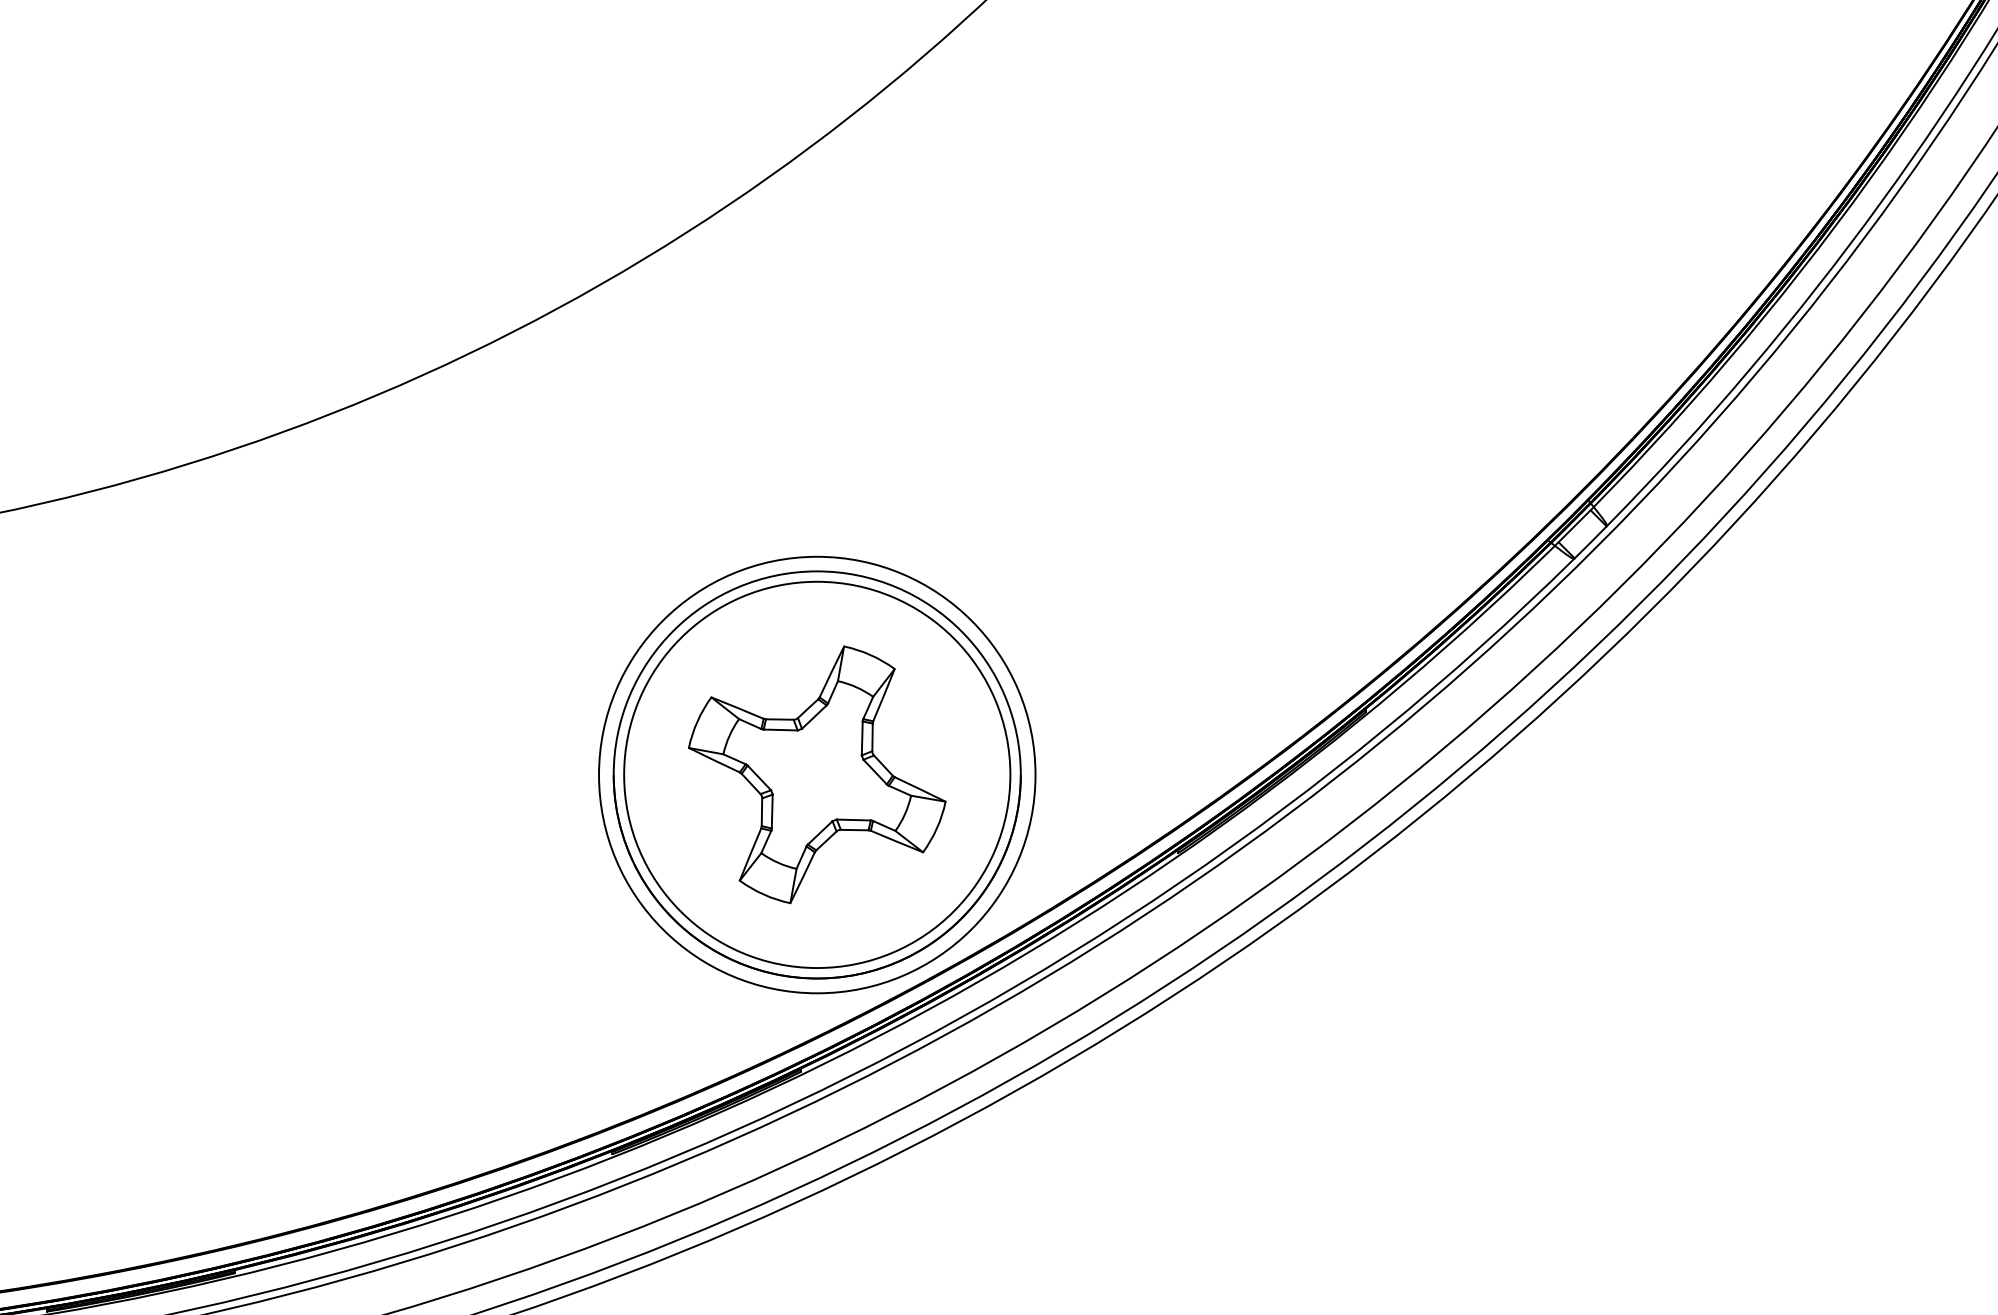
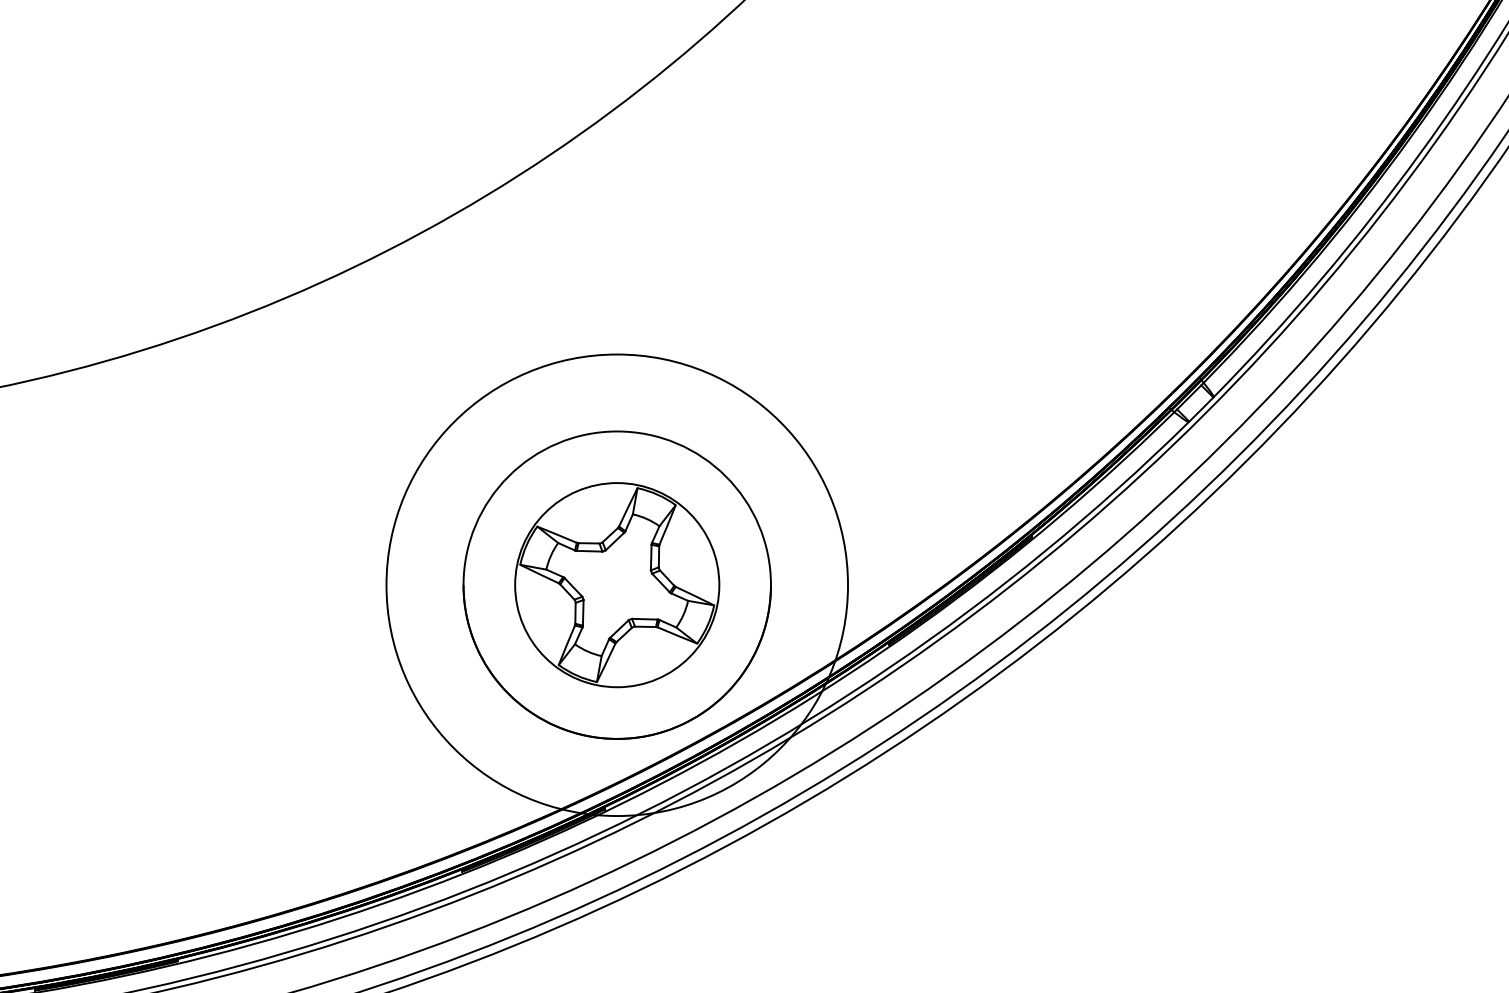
circle: (817, 774) -> (617, 584), size x0.7
circle: (817, 774) -> (617, 584), size x1.4

